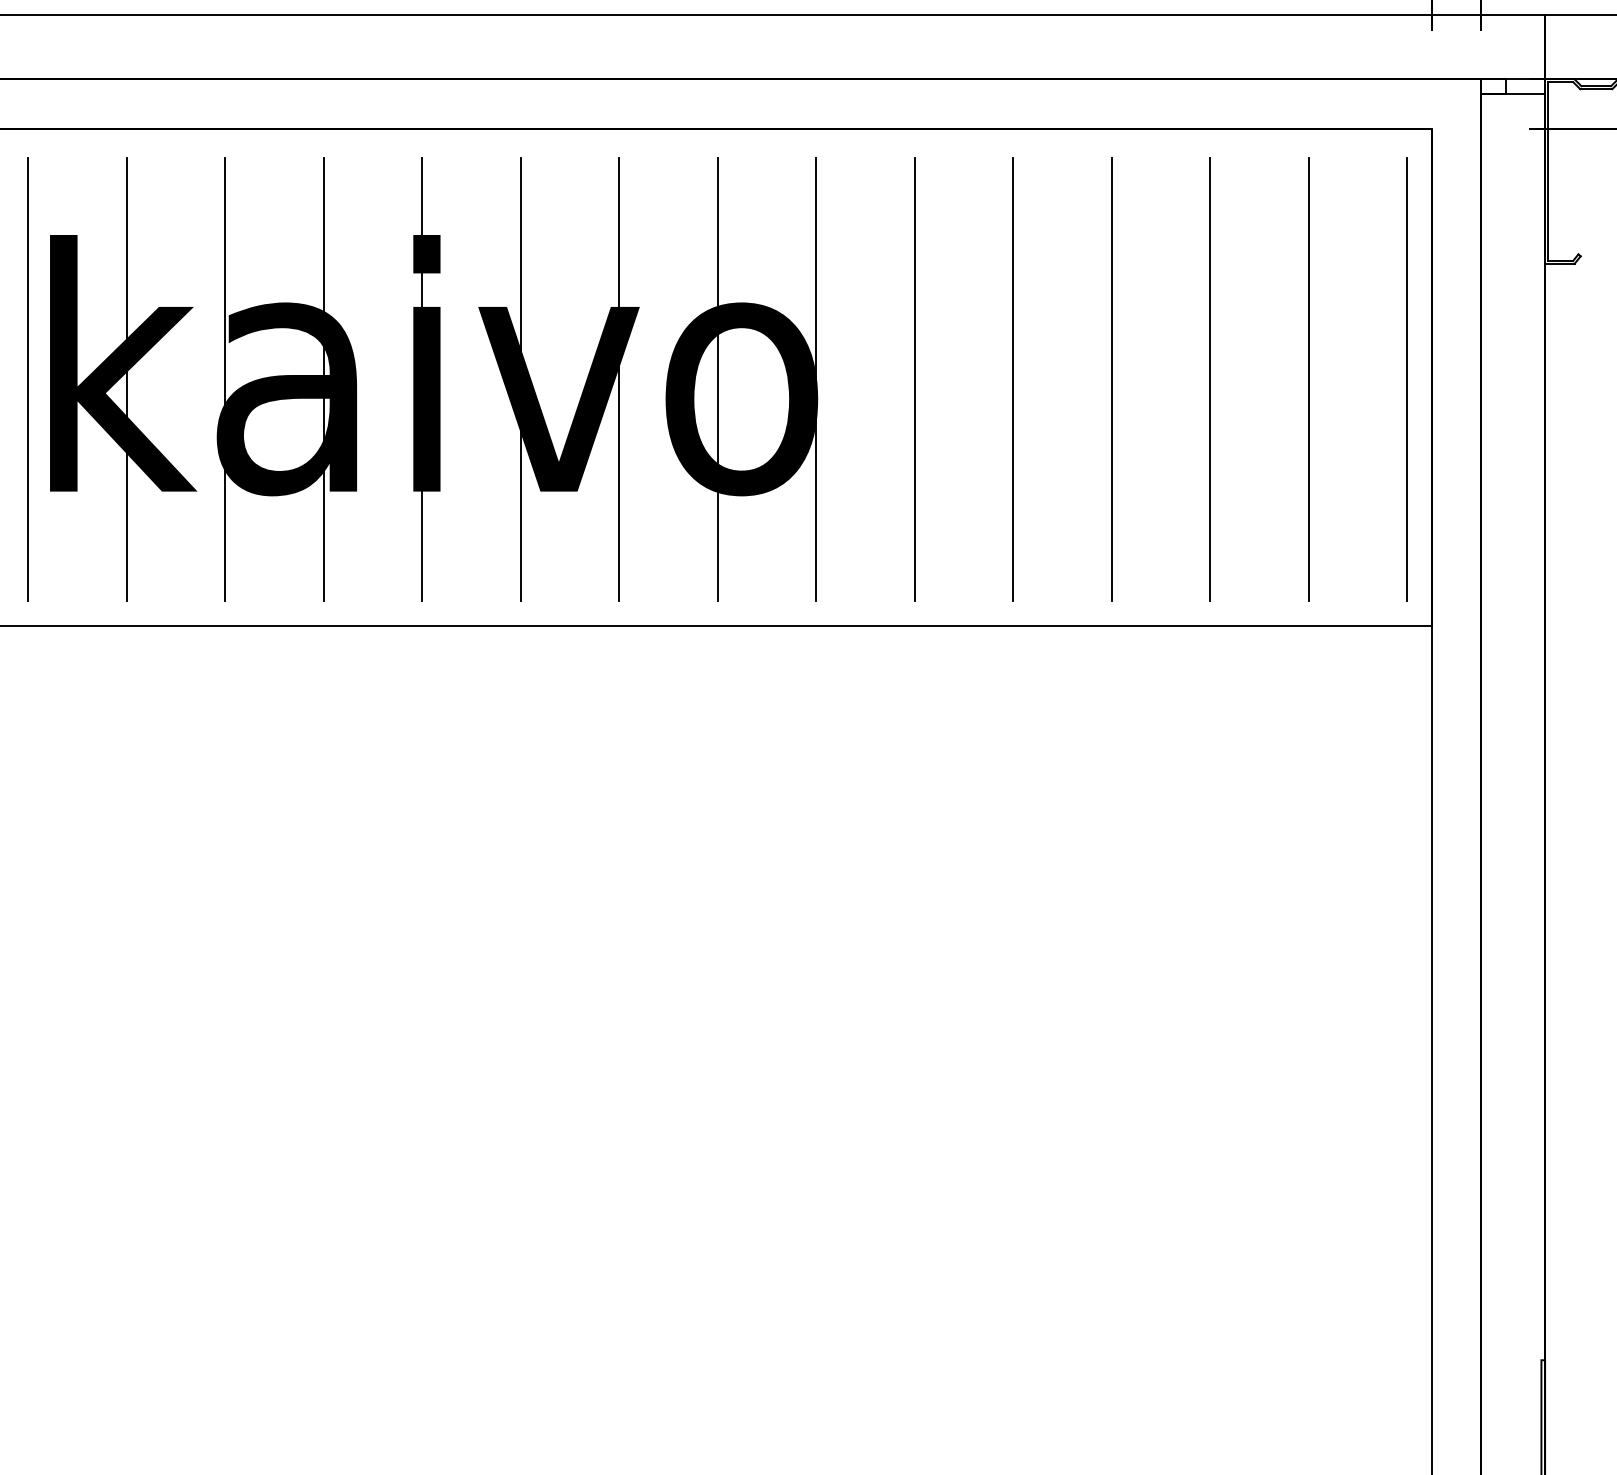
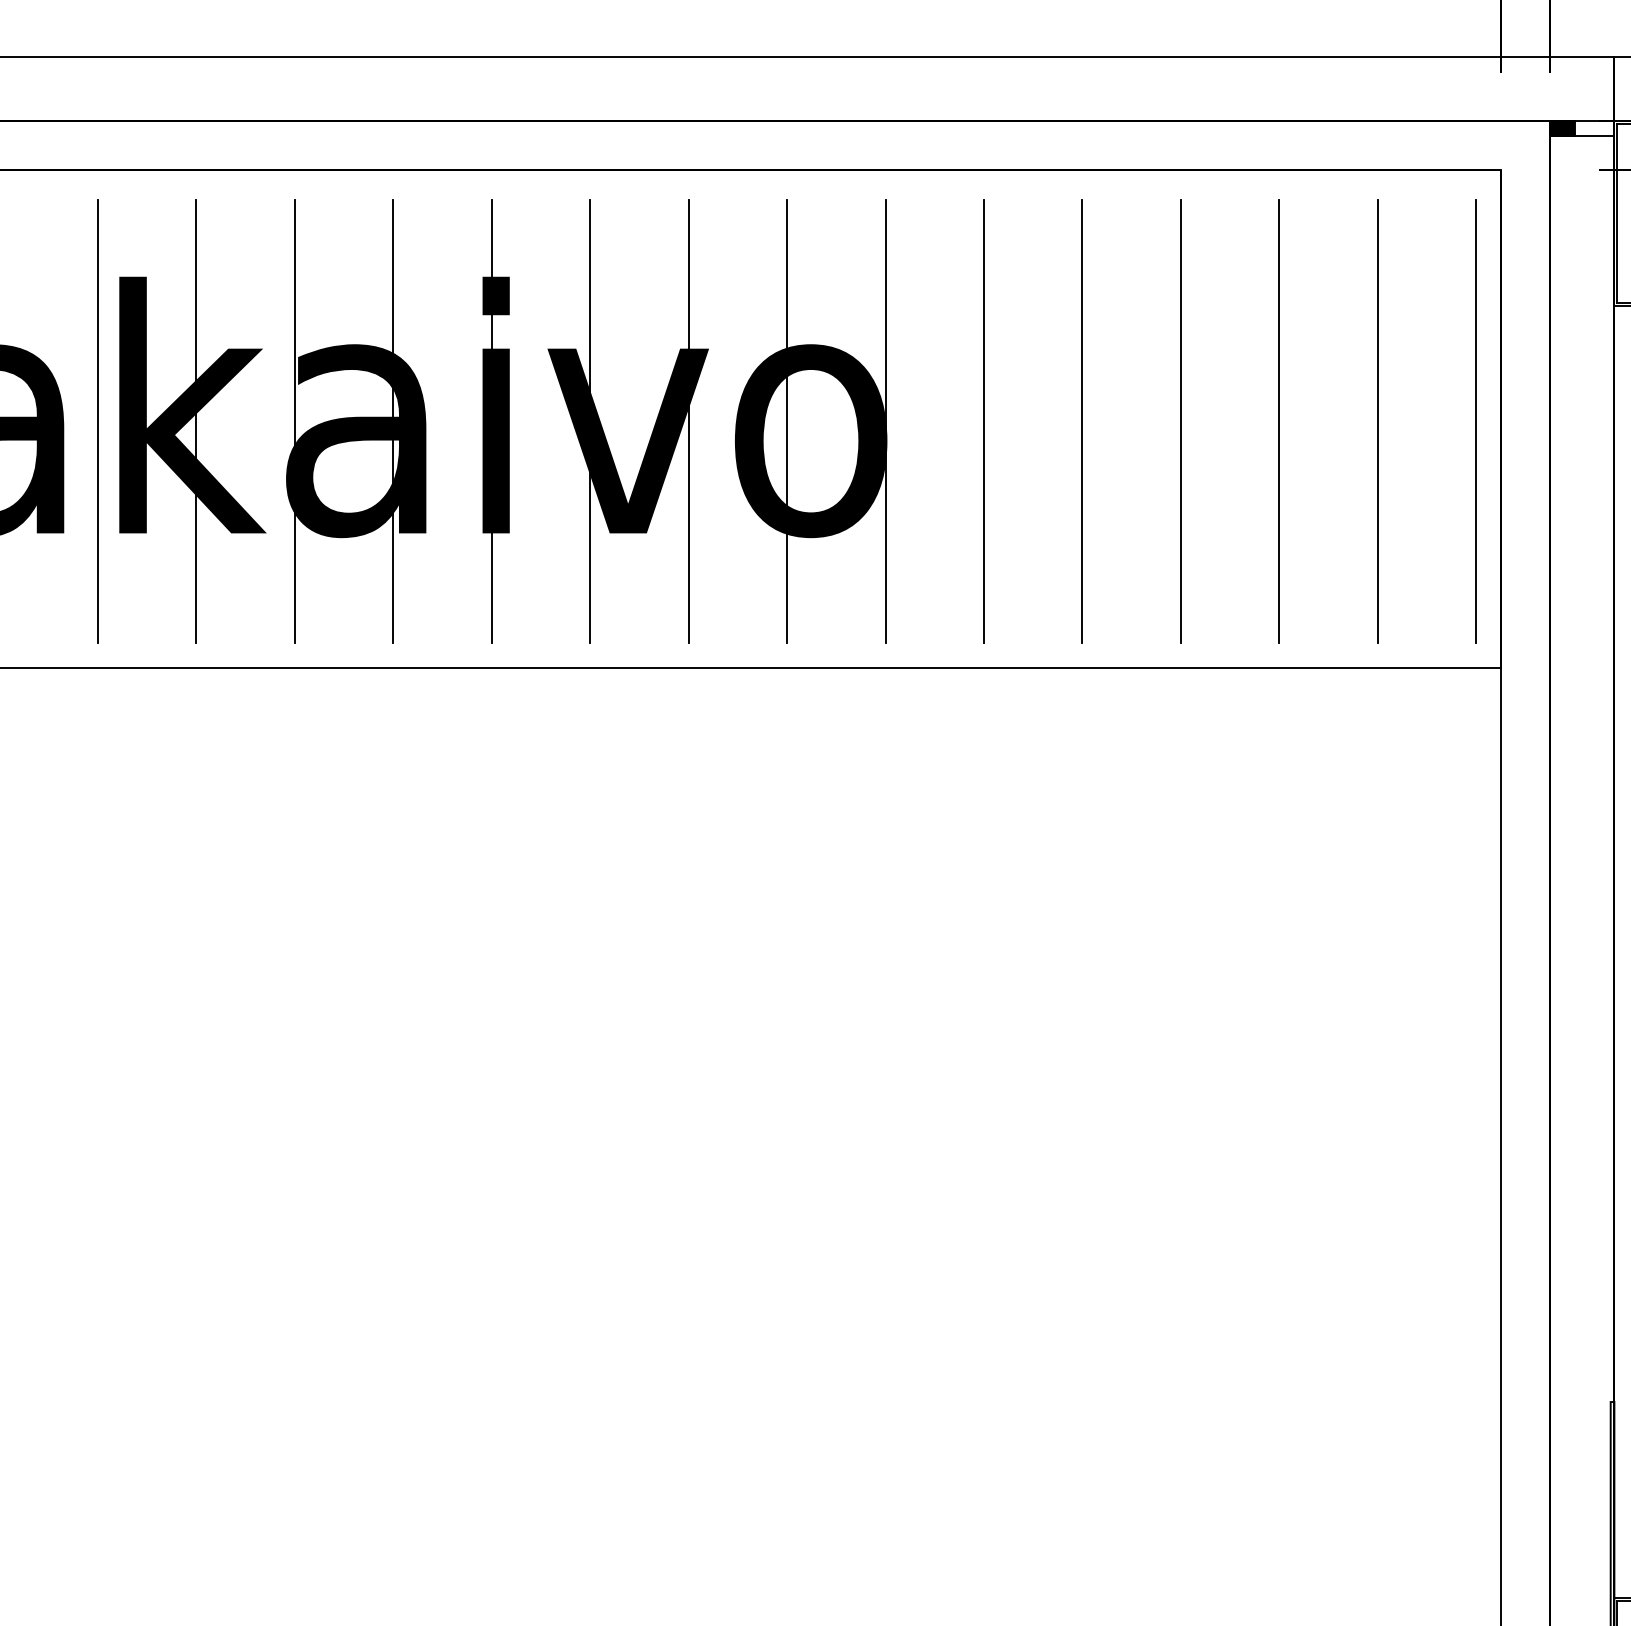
fill: (1493, 86) -> (1562, 128), added

